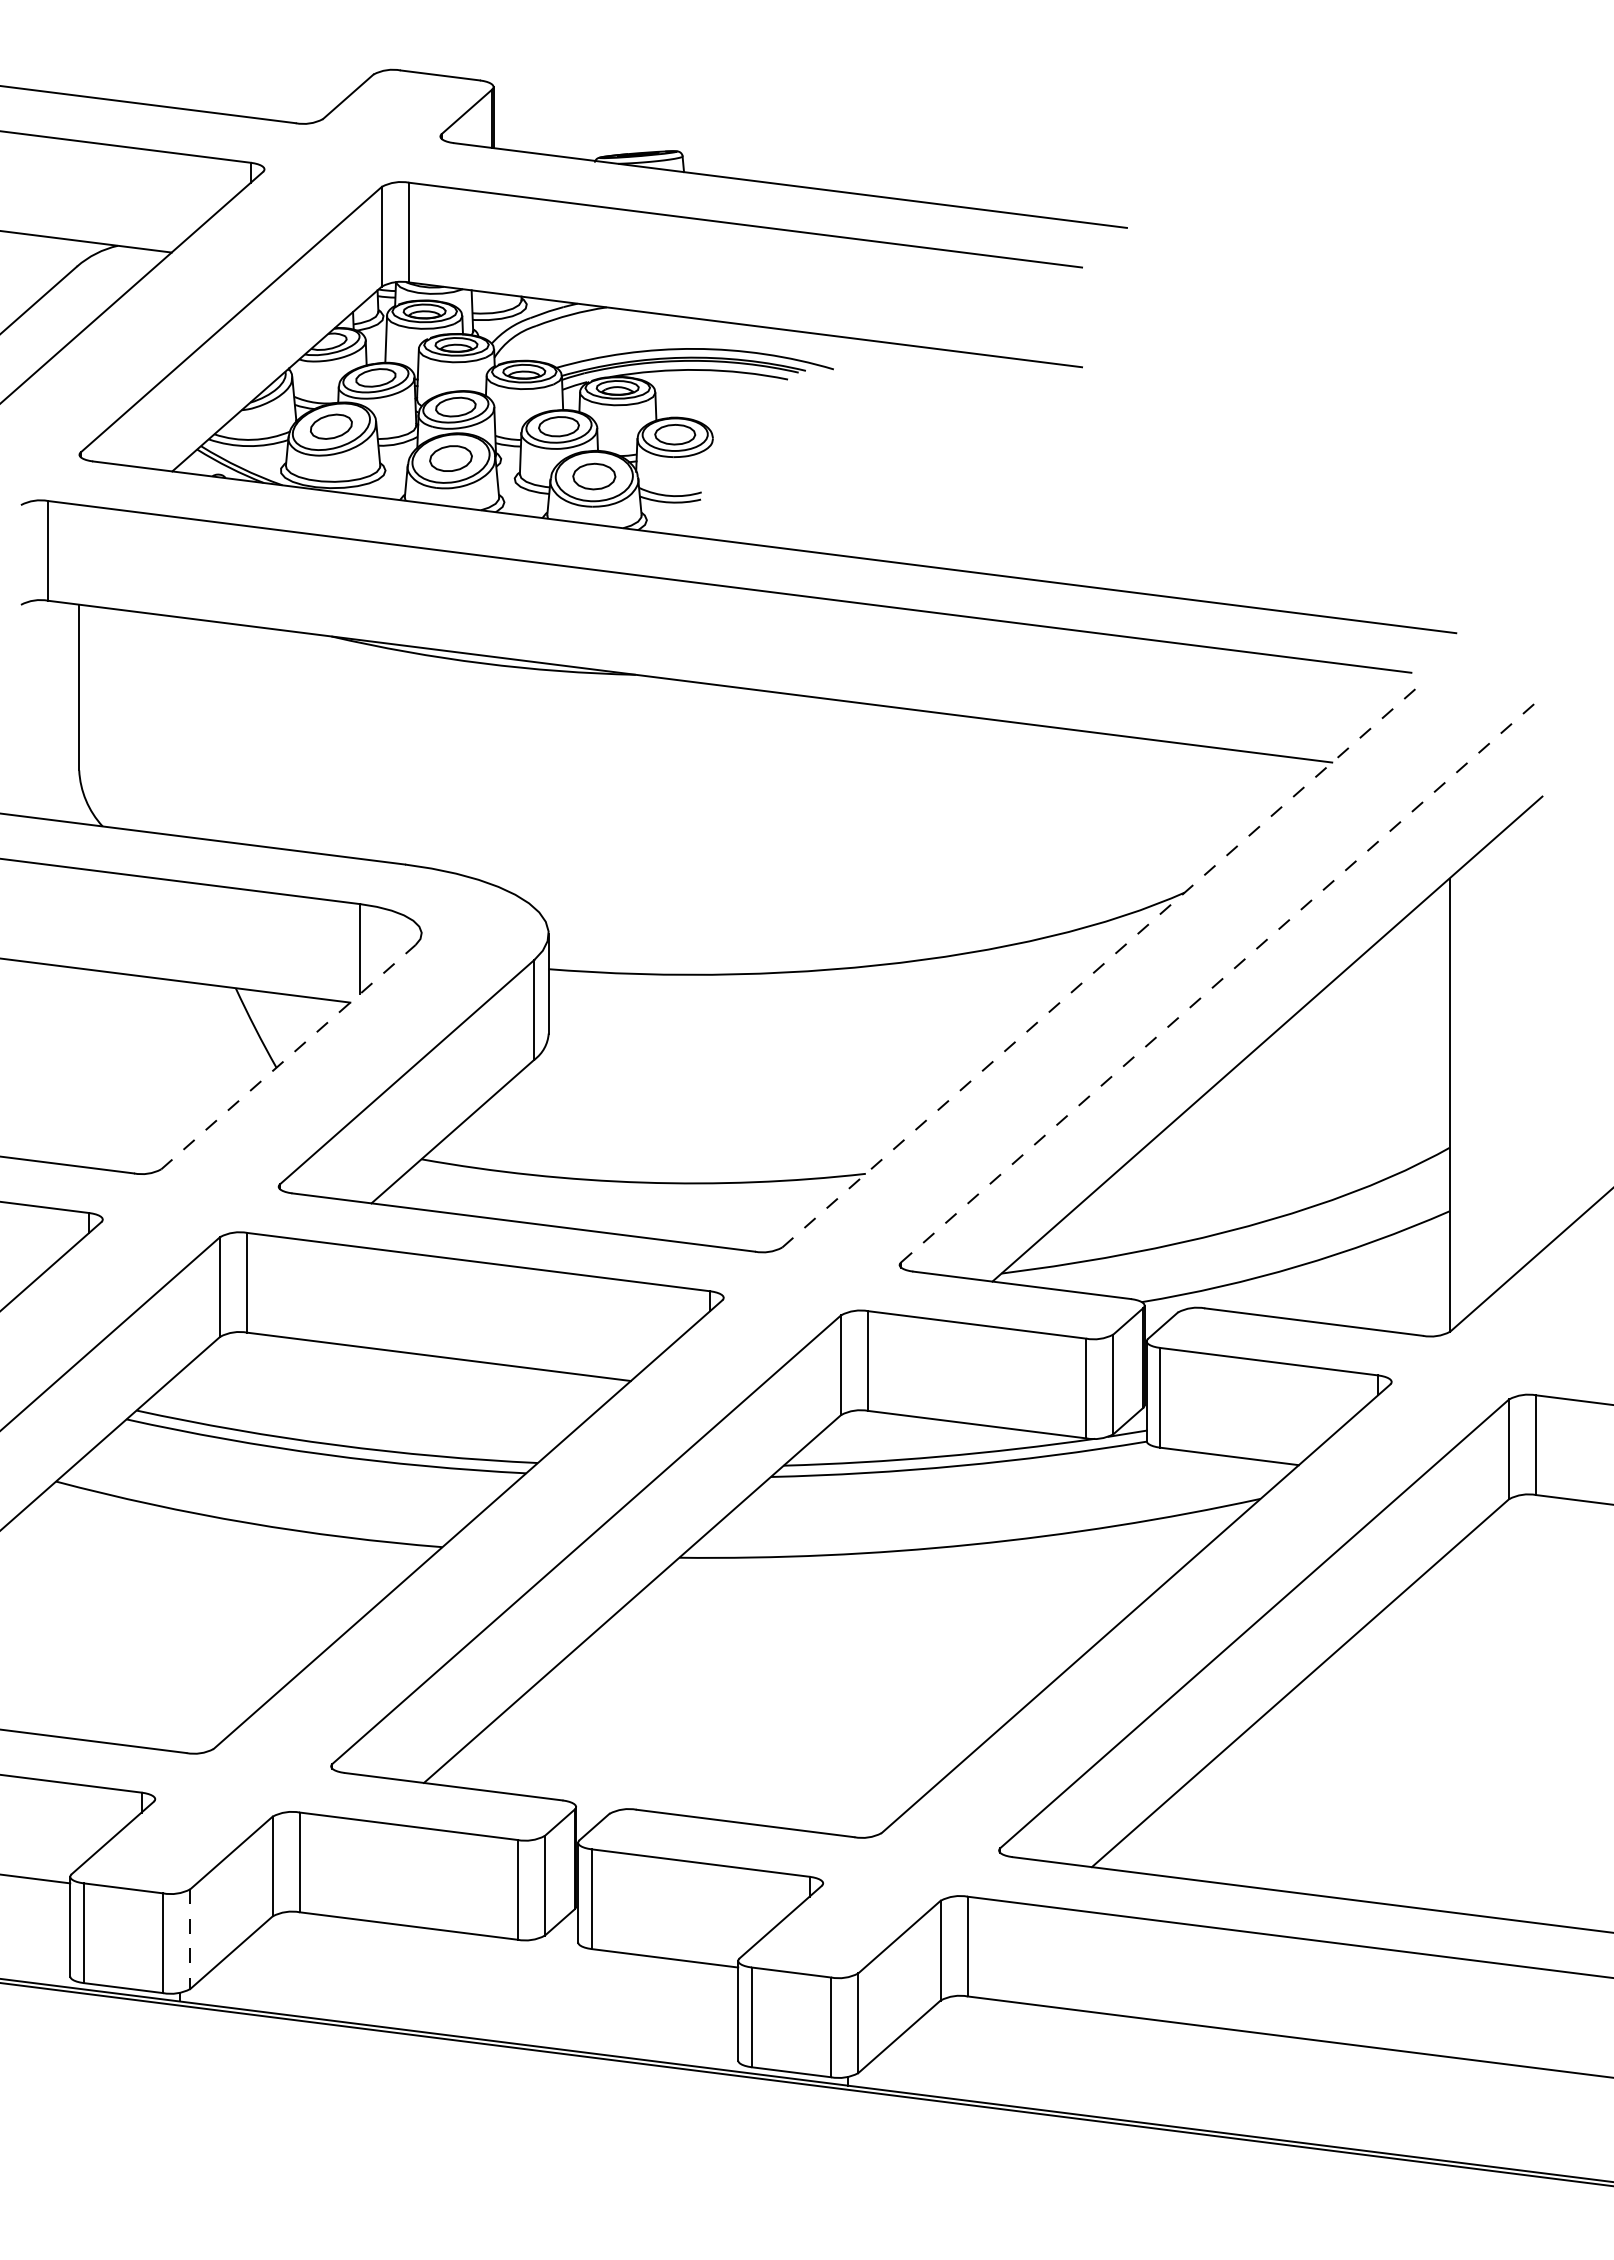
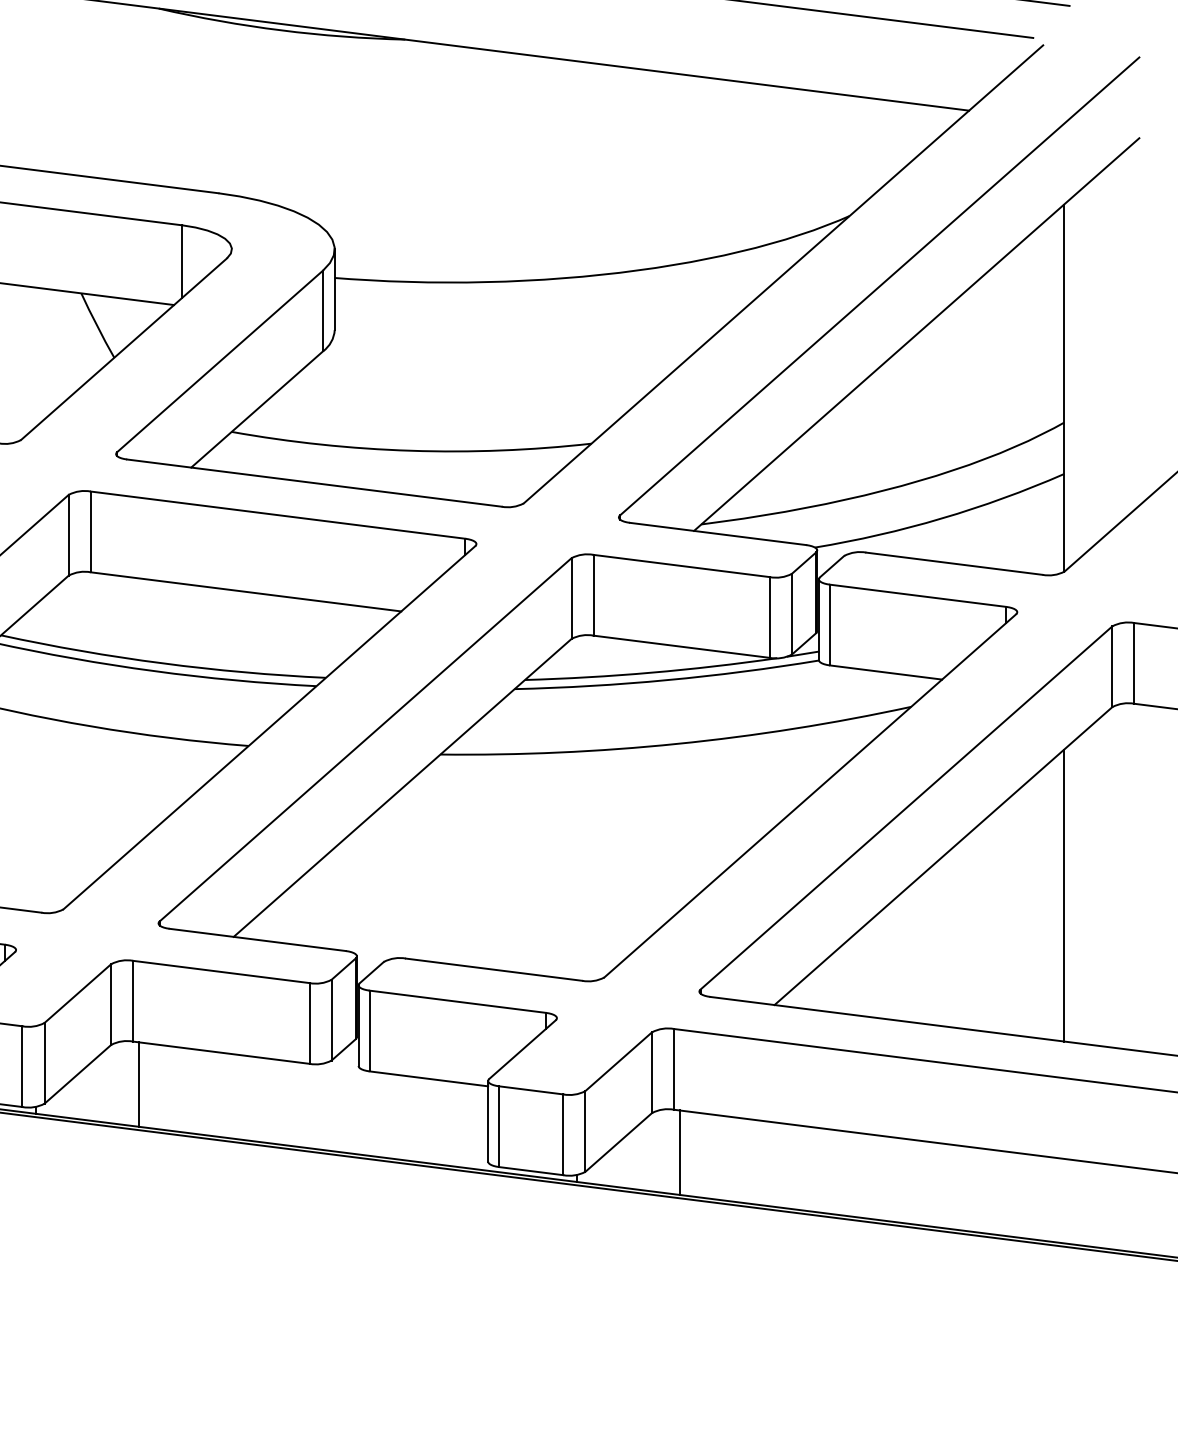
line: (1102, 964) -> (783, 274), dashed -> solid
line: (1221, 979) -> (879, 286), dashed -> solid
line: (288, 1057) -> (124, 349), dashed -> solid
line: (1449, 1731) -> (1064, 895), added
line: (190, 1939) -> (44, 1063), dashed -> solid
line: (306, 1965) -> (138, 1084), added
line: (974, 2049) -> (679, 1152), added

